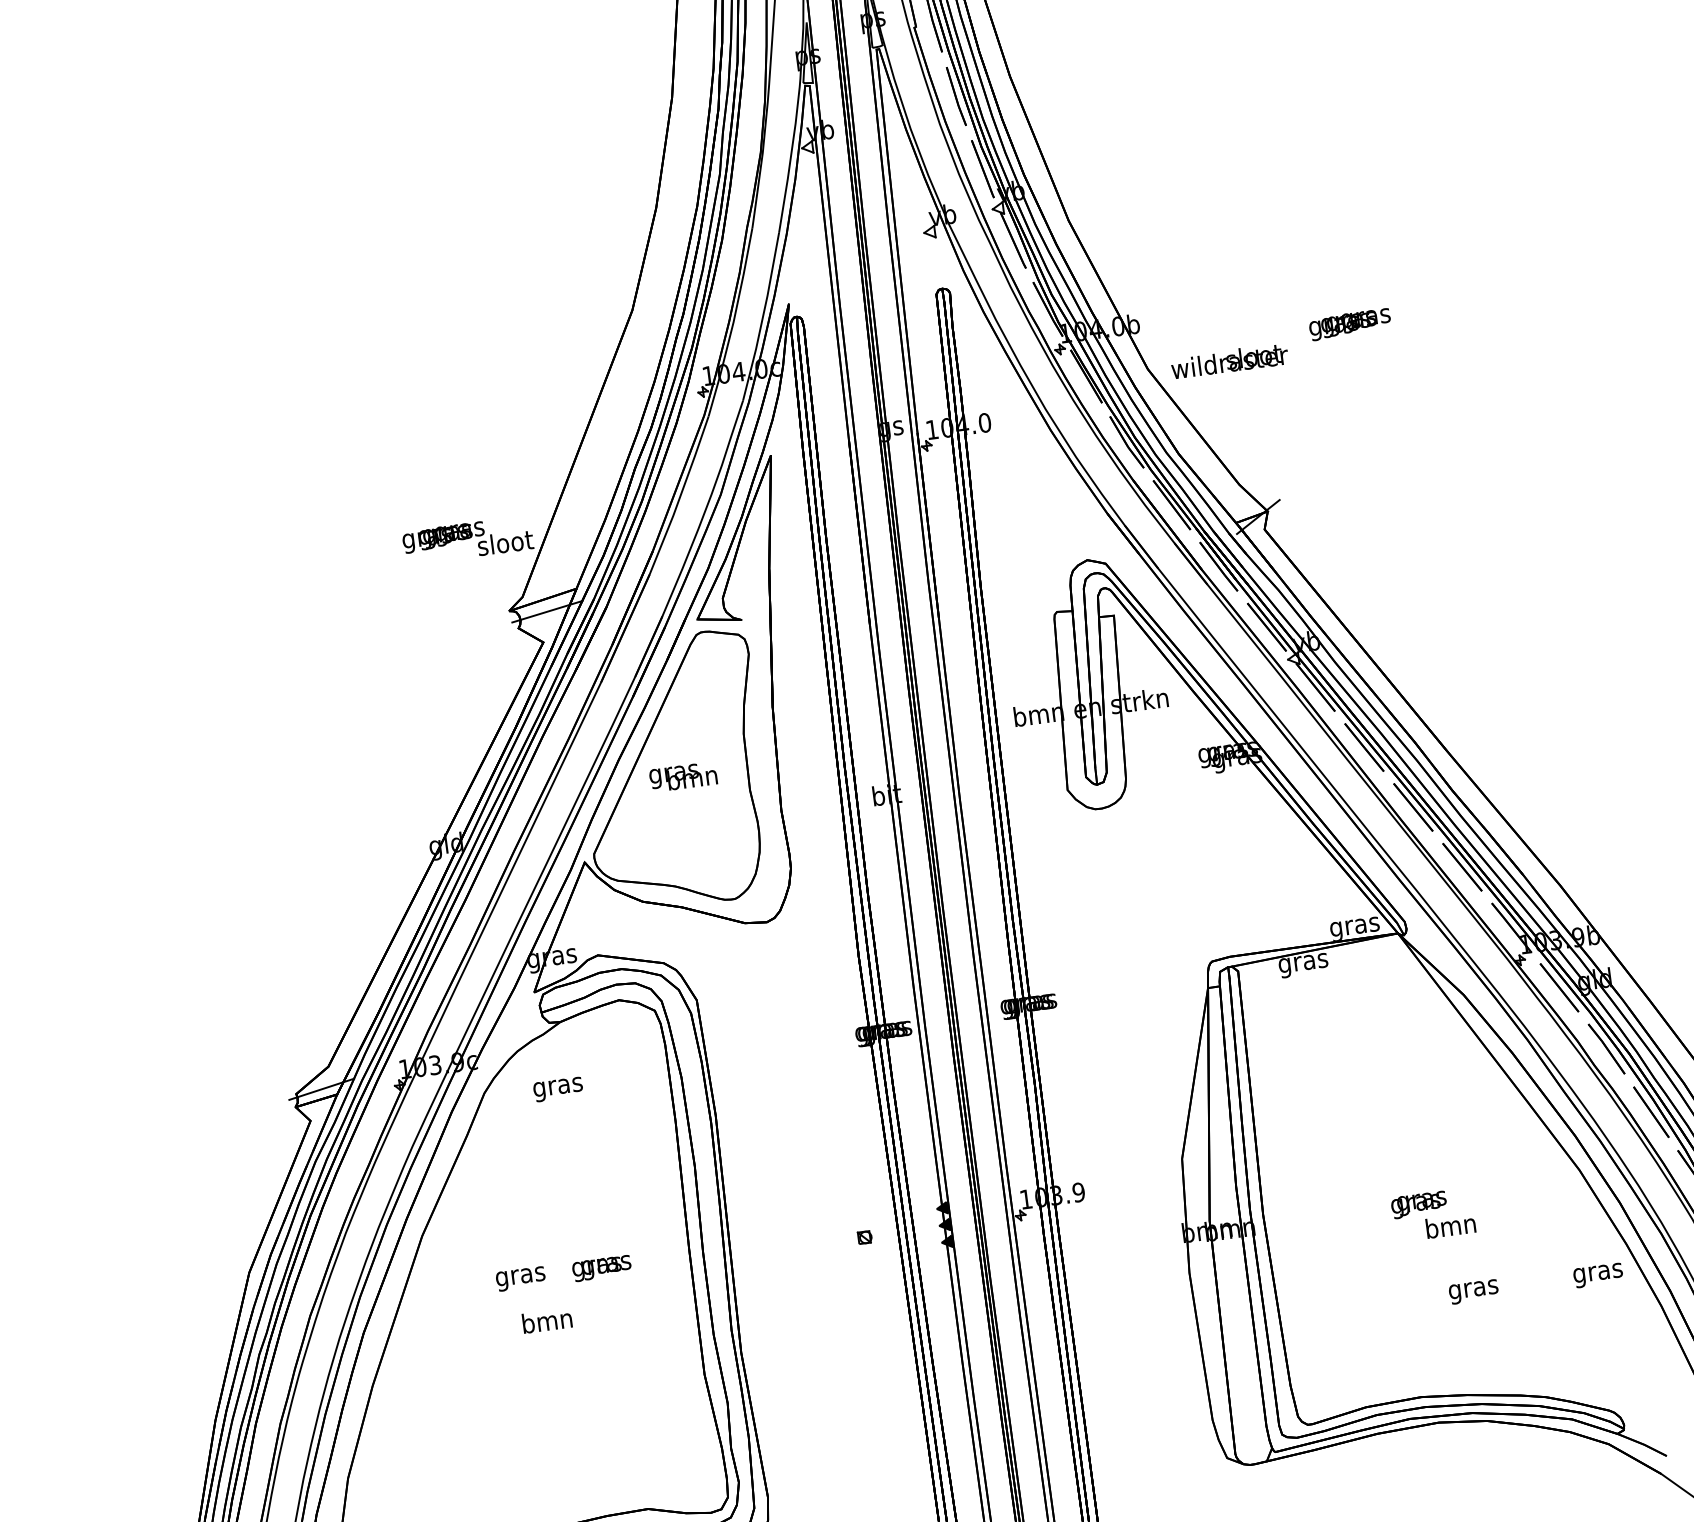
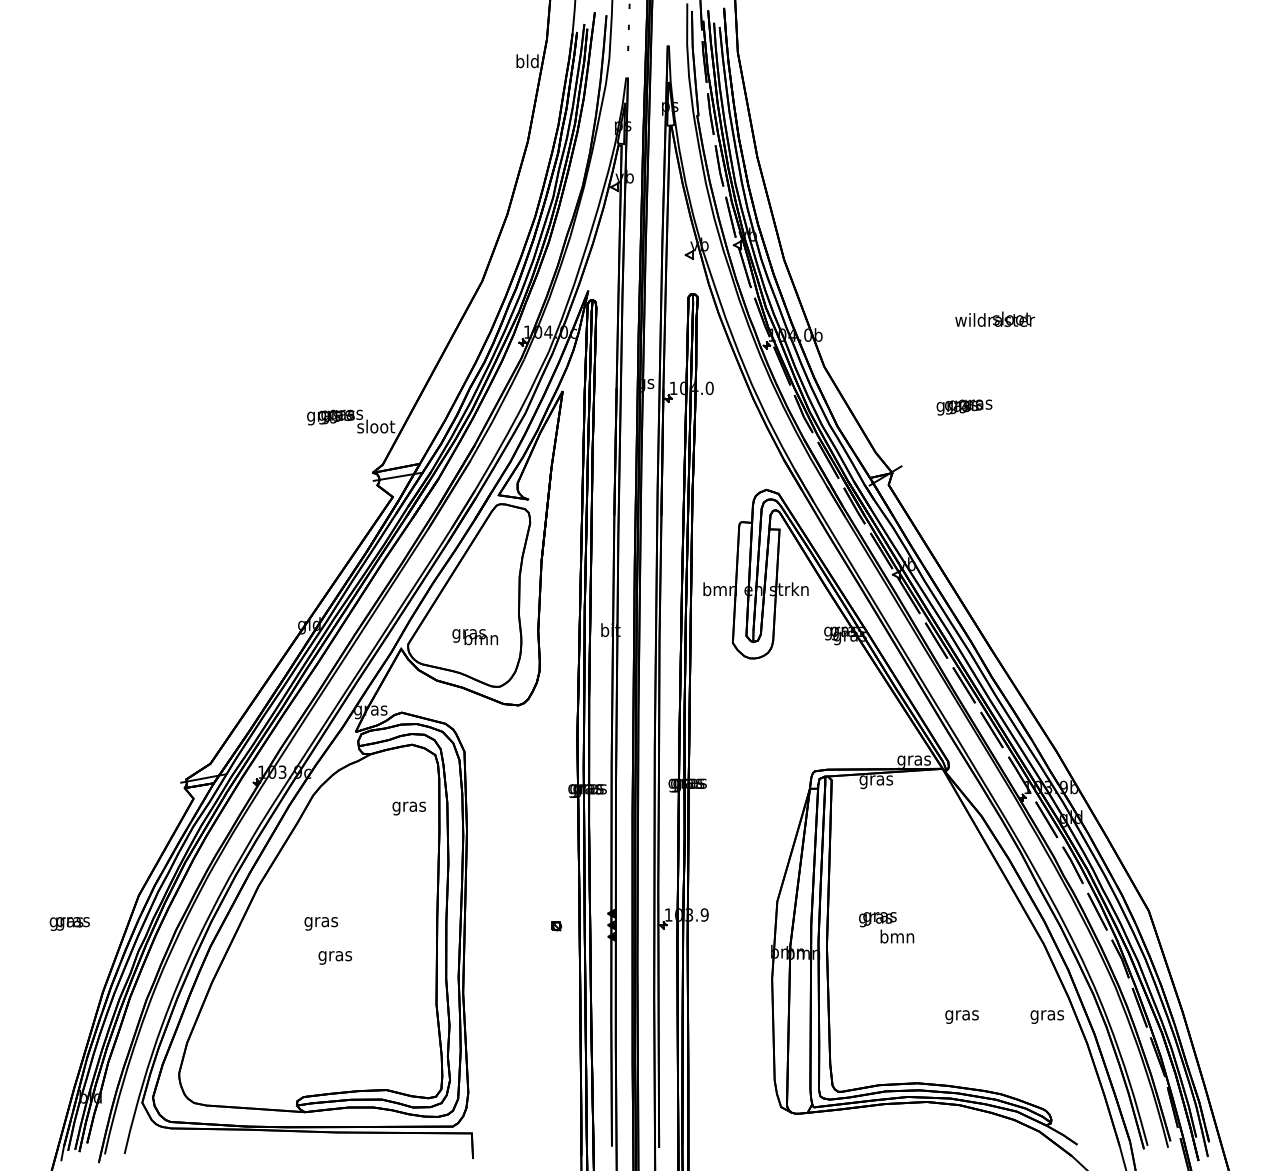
text: (1350, 324) -> (964, 407), moved
text: (1228, 359) -> (994, 318), moved
text: (682, 777) -> (474, 637), moved
text: (557, 1089) -> (408, 808), moved
text: (1433, 1214) -> (886, 927), moved
text: (601, 1267) -> (69, 923), moved
text: (547, 1322) -> (335, 955), bmn -> gras

